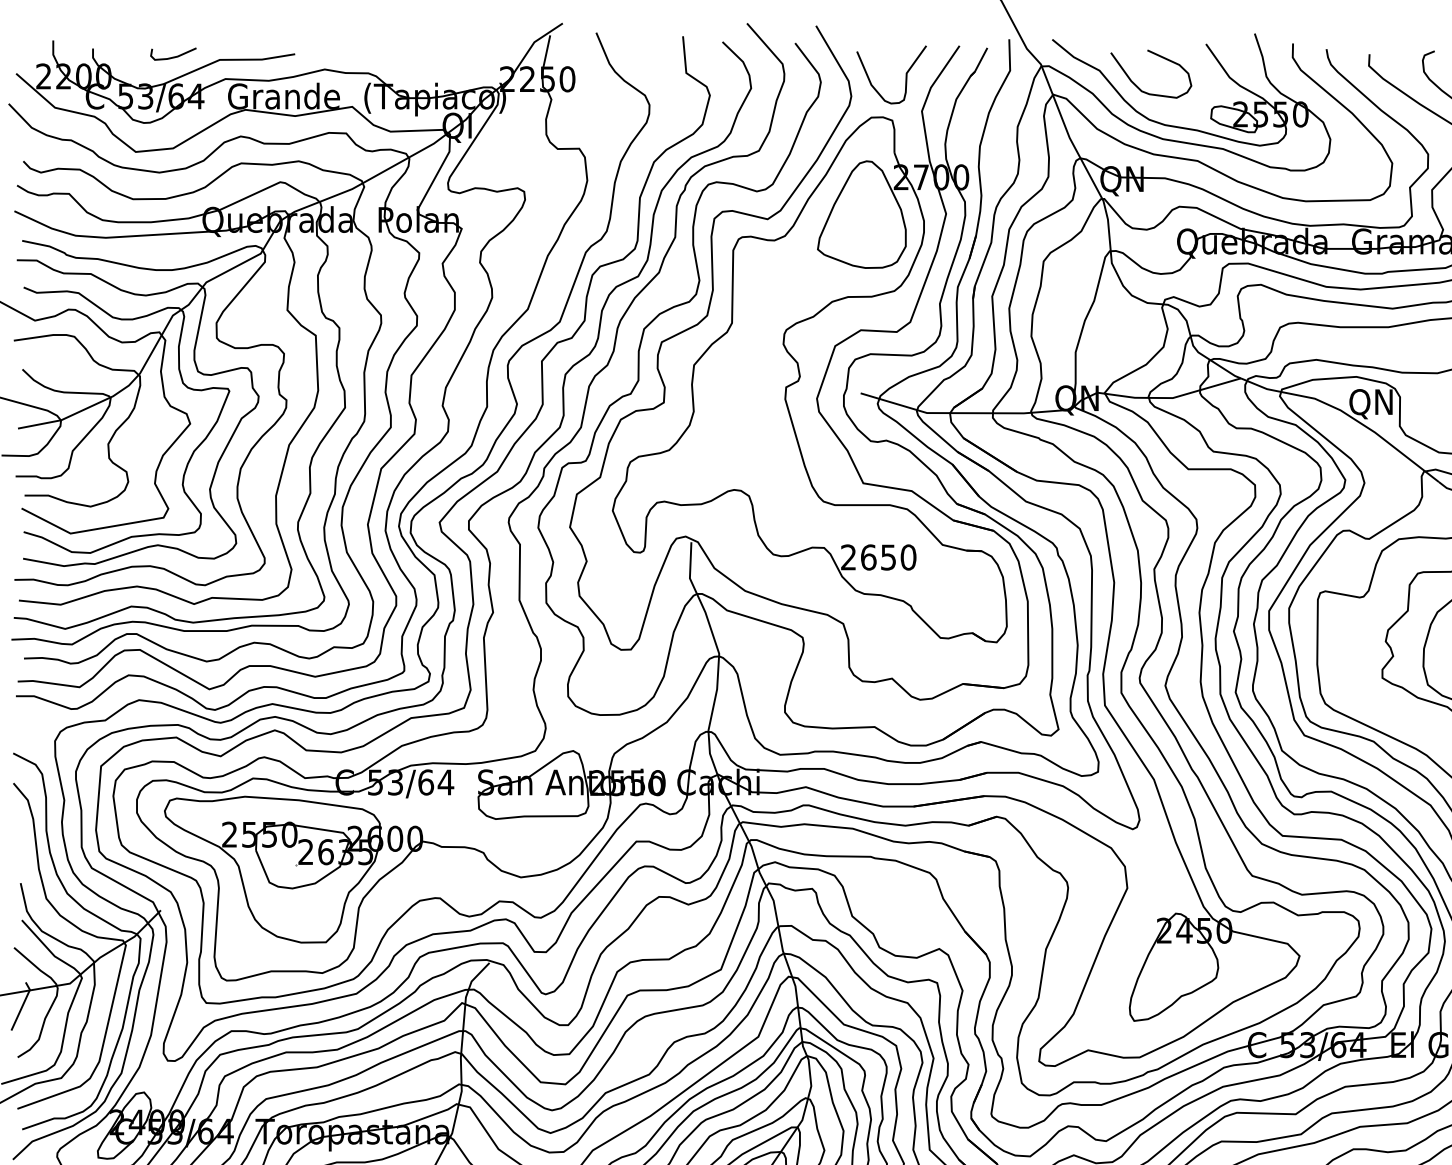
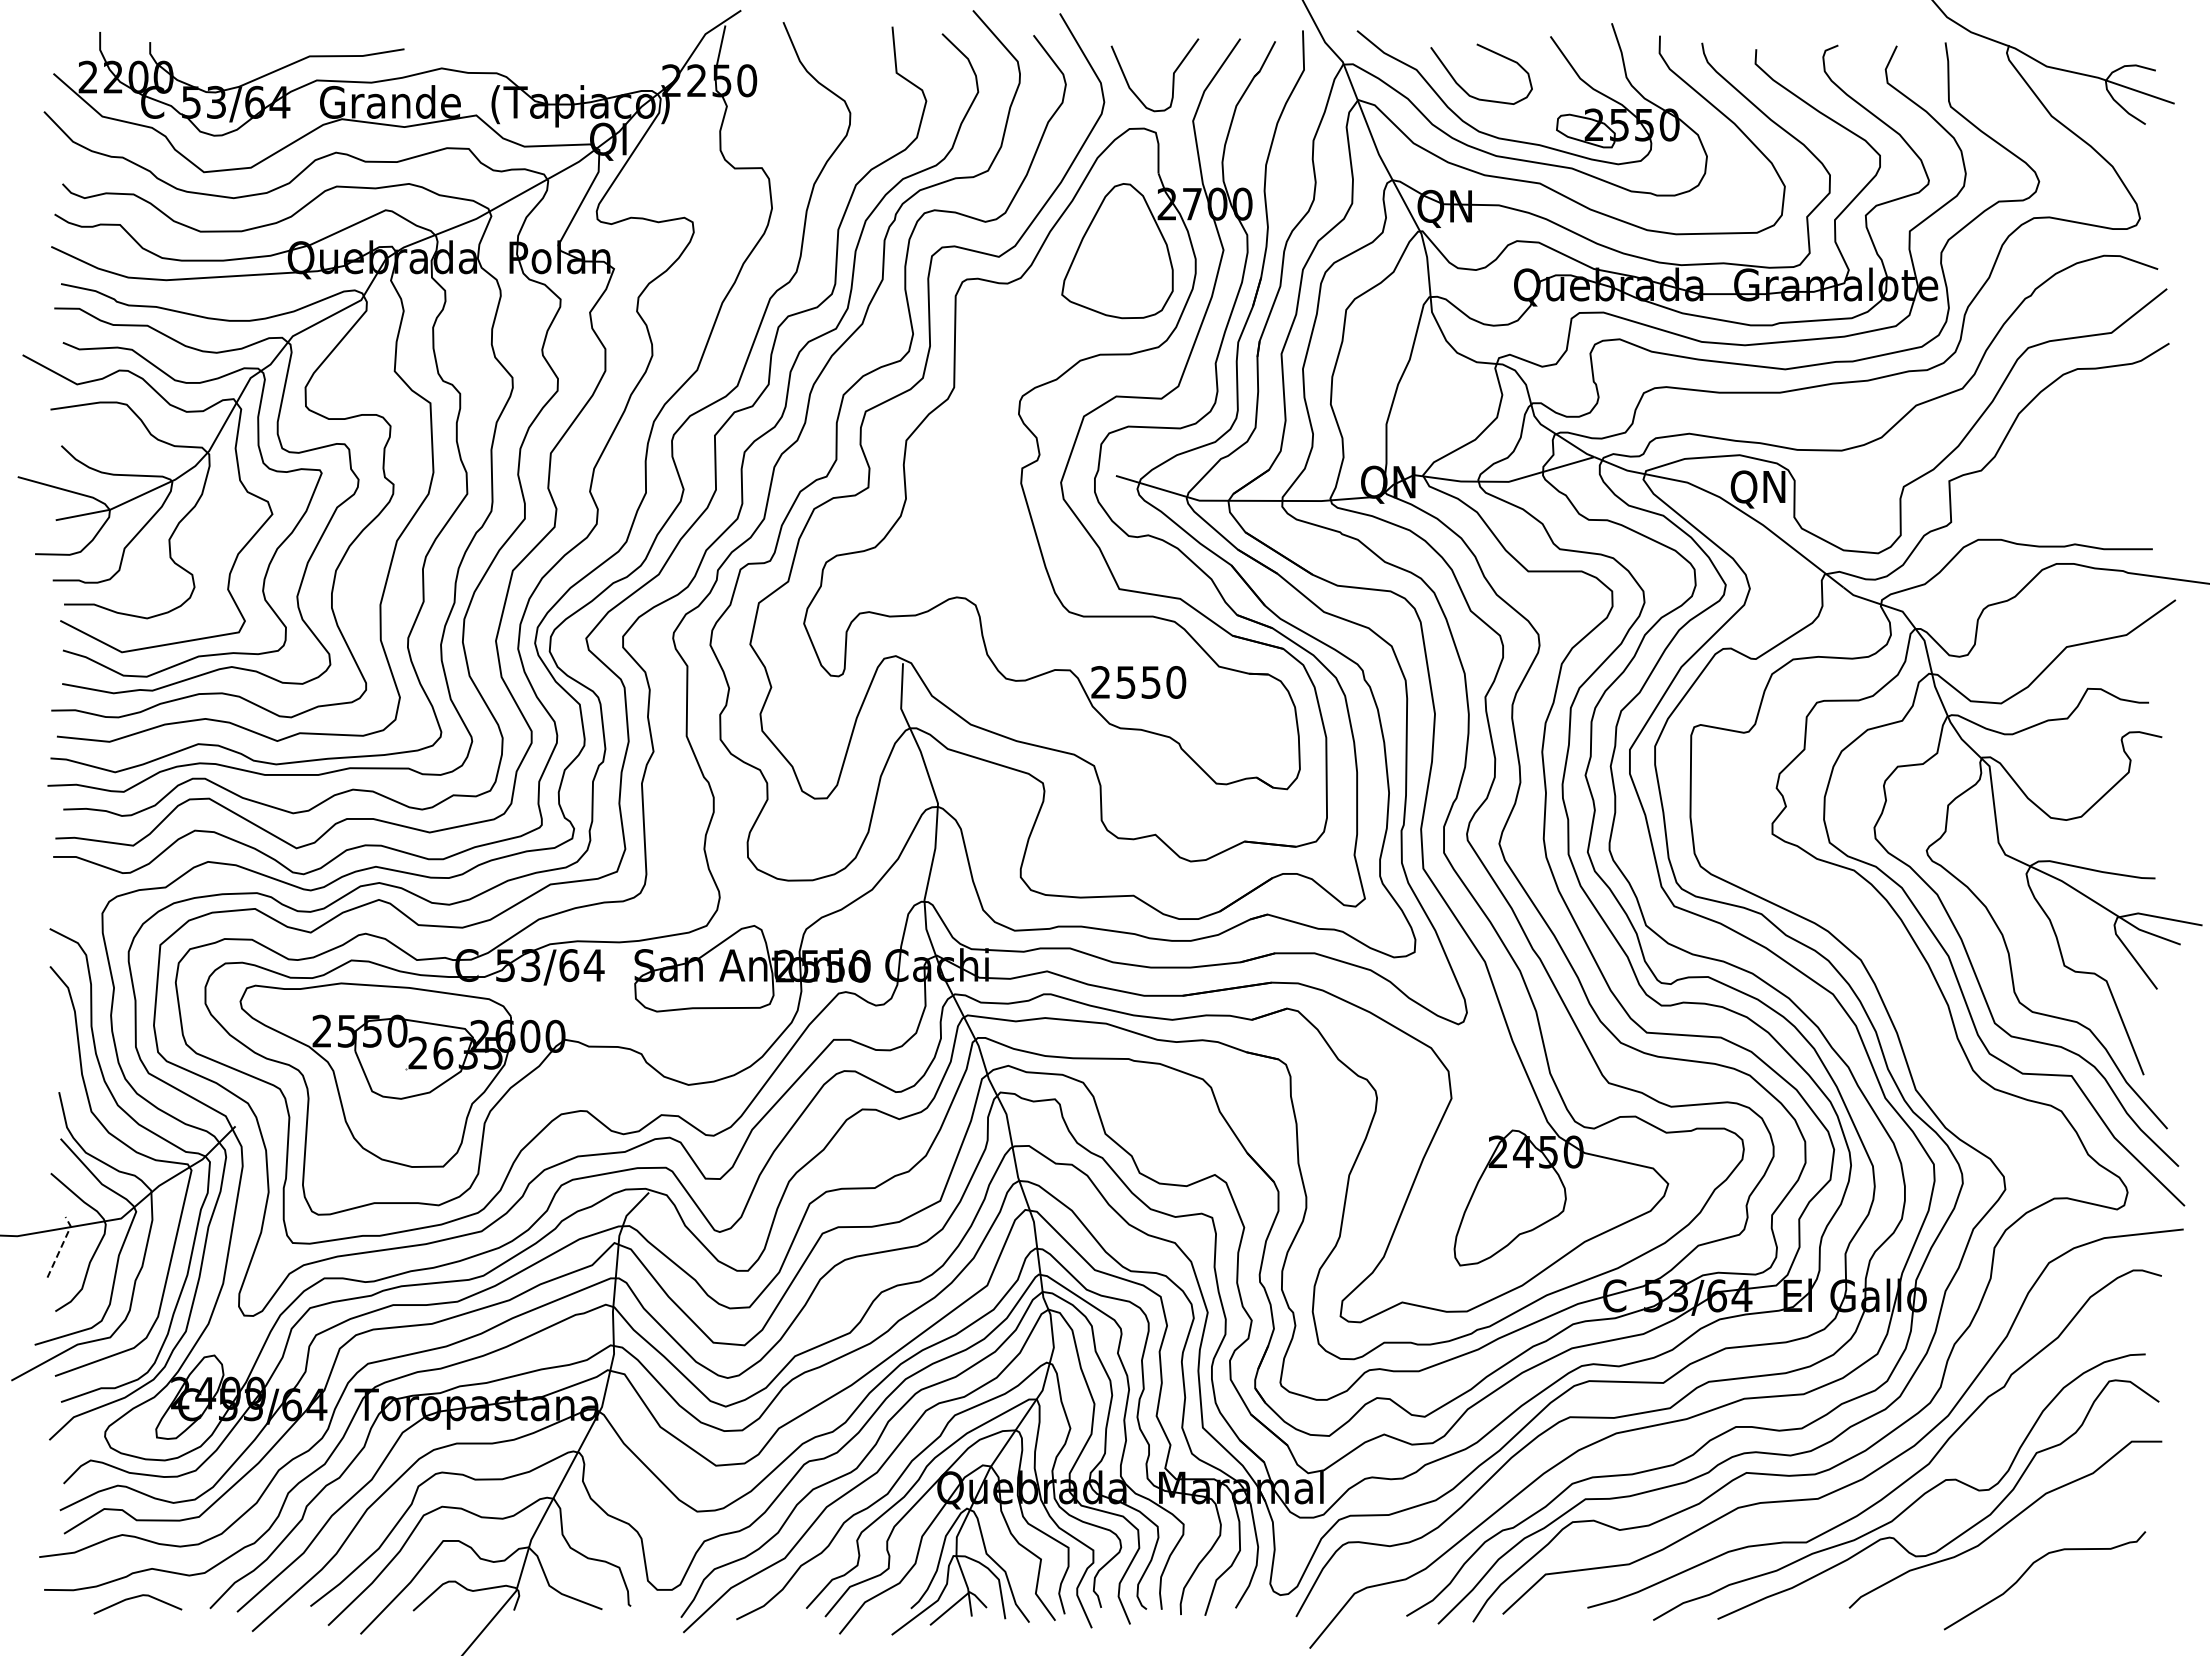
curve: (173, 56) -> (251, 52), removed
text: (869, 556) -> (1126, 681), 2650 -> 2550
line: (22, 1005) -> (61, 1246), solid -> dashed

